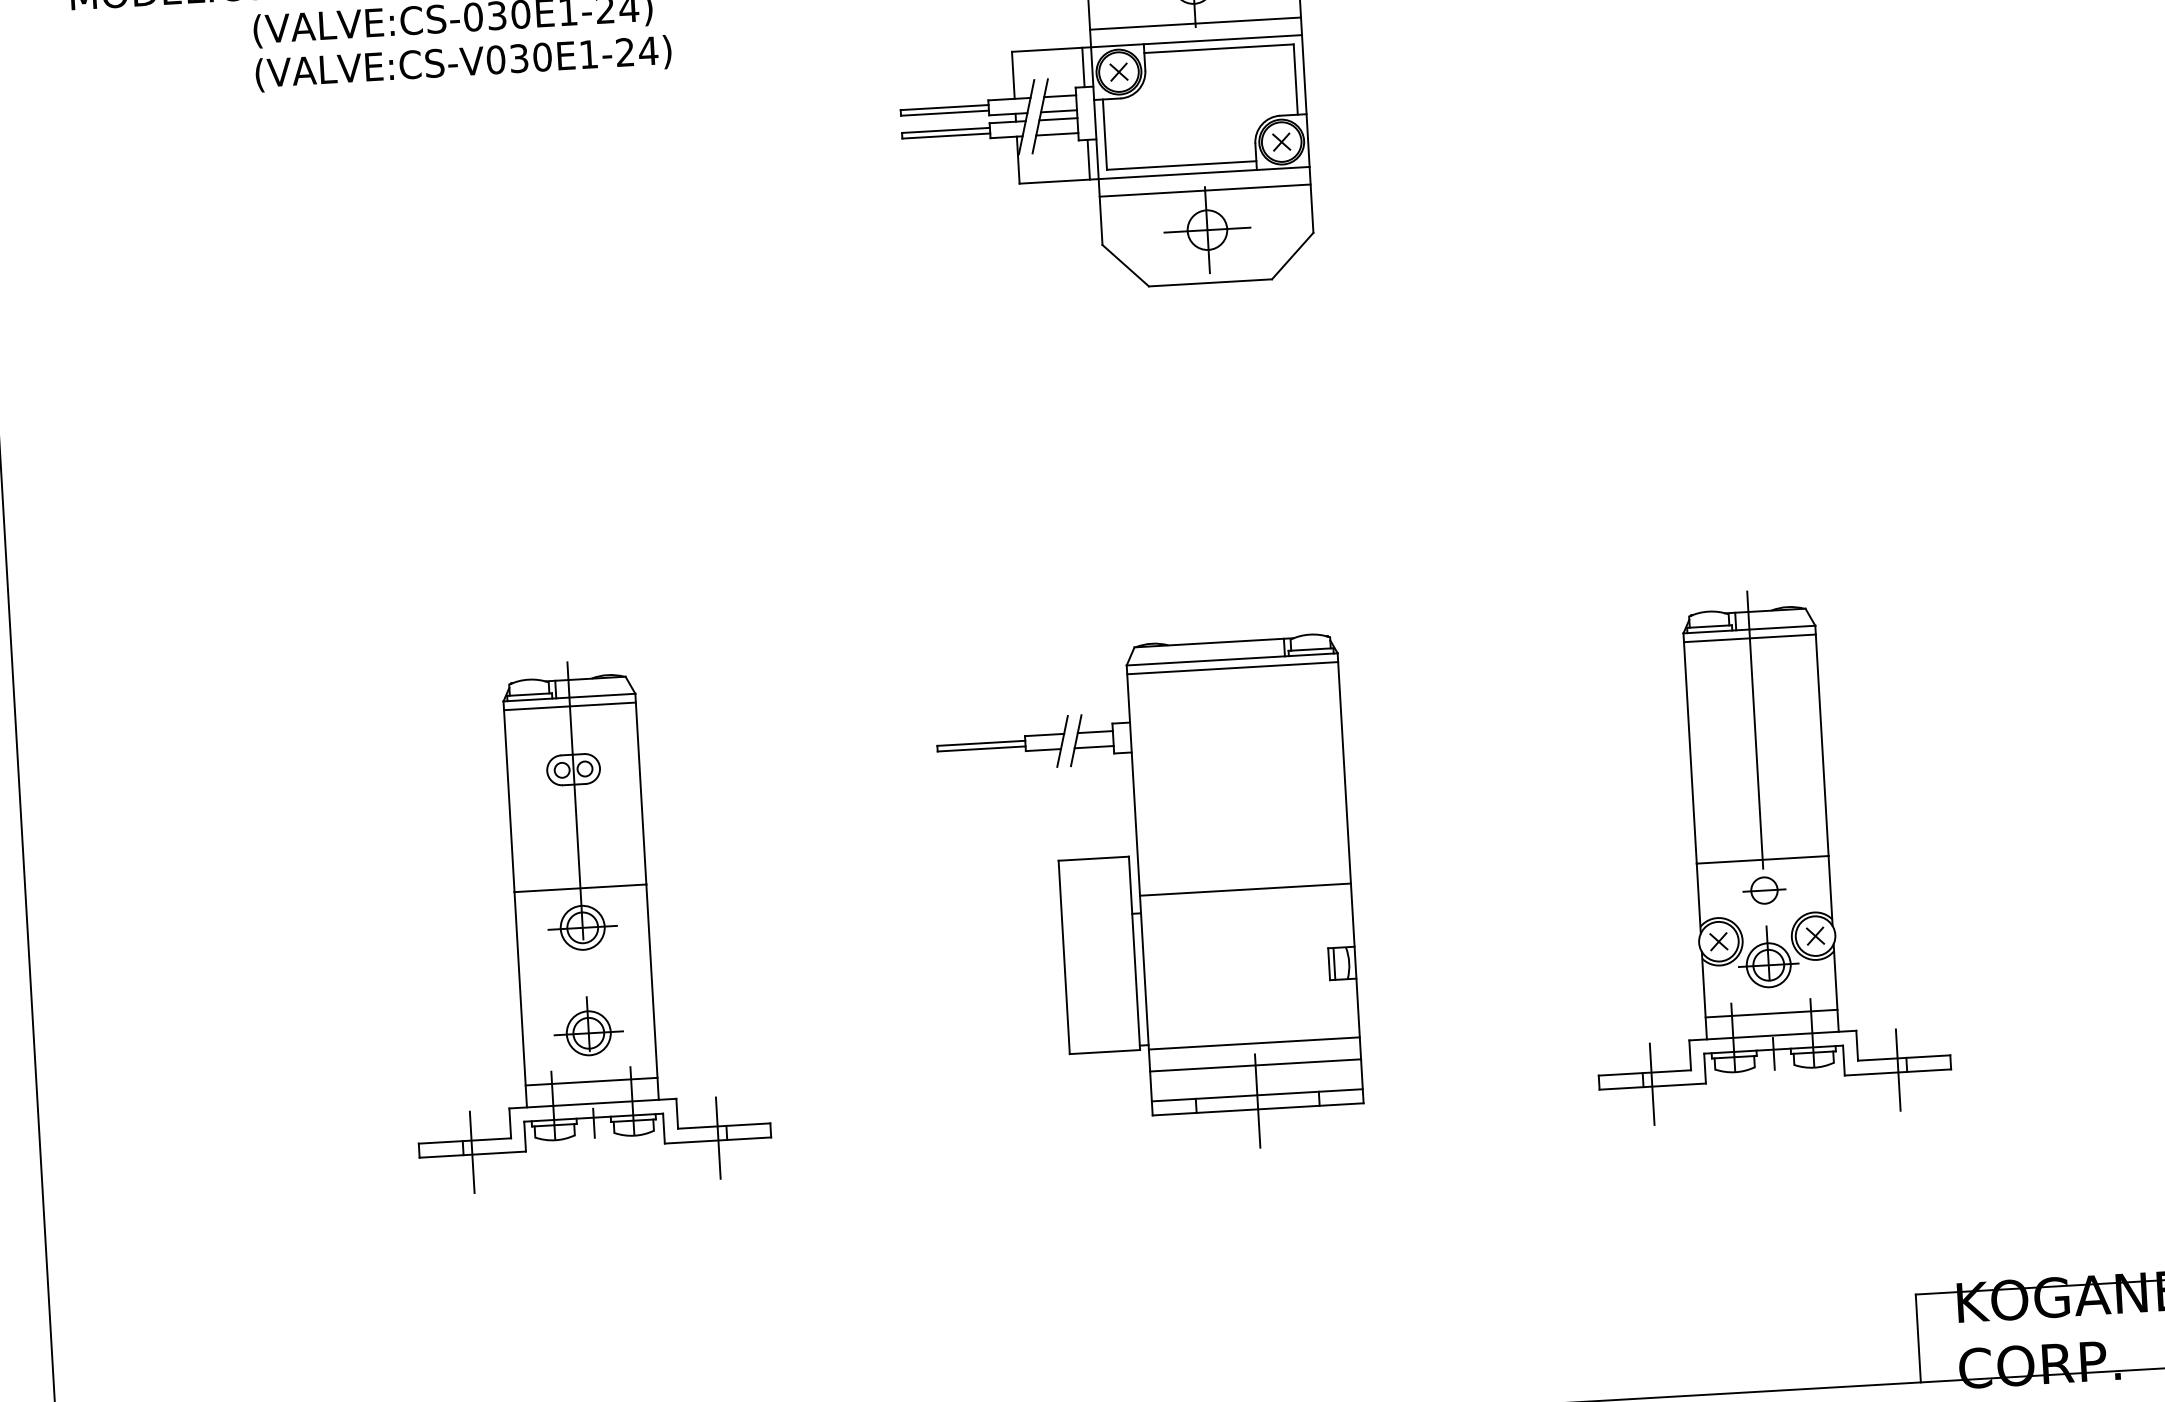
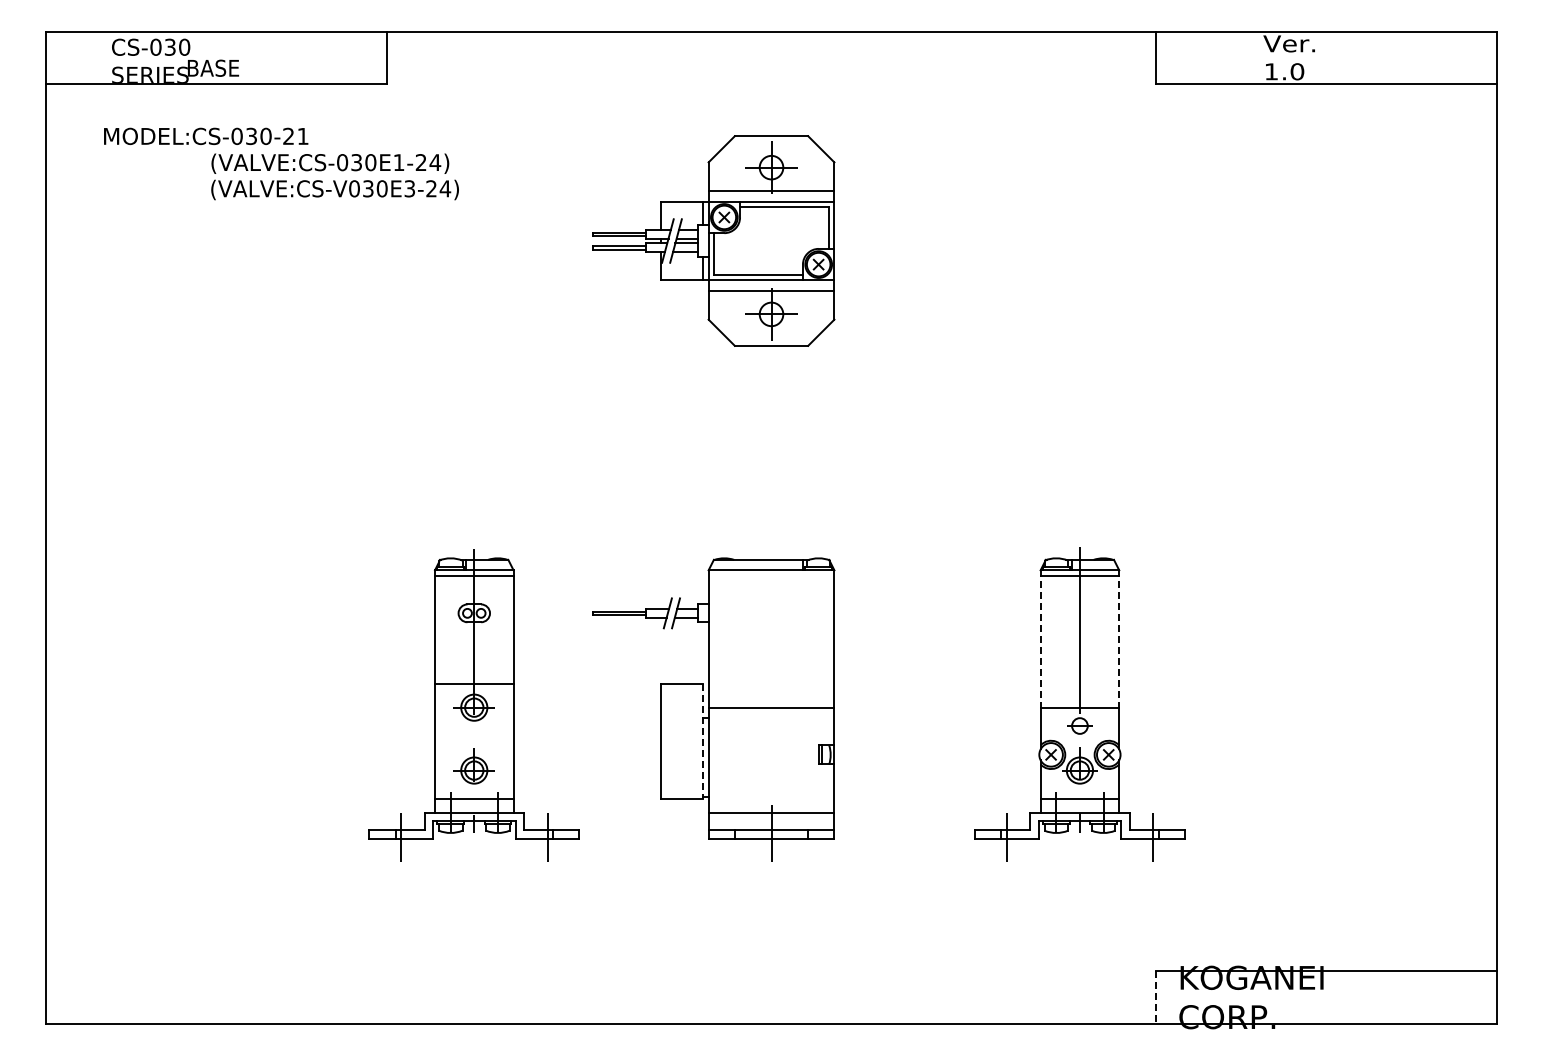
text: (588, 54) -> (409, 188), (VALVE:CS-V030E1-24) -> (VALVE:CS-V030E3-24)
line: (1232, 667) -> (771, 575), removed
line: (1822, 741) -> (1119, 639), solid -> dashed
line: (1689, 749) -> (1040, 639), solid -> dashed
part: (581, 924) -> (473, 705), moved
line: (1134, 952) -> (703, 741), solid -> dashed
line: (1254, 1043) -> (771, 799), removed
line: (1919, 1340) -> (1156, 998), solid -> dashed

